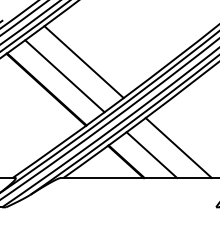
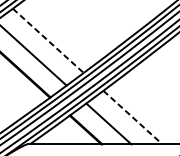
line: (84, 62) -> (48, 41), solid -> dashed
line: (178, 148) -> (132, 118), solid -> dashed

